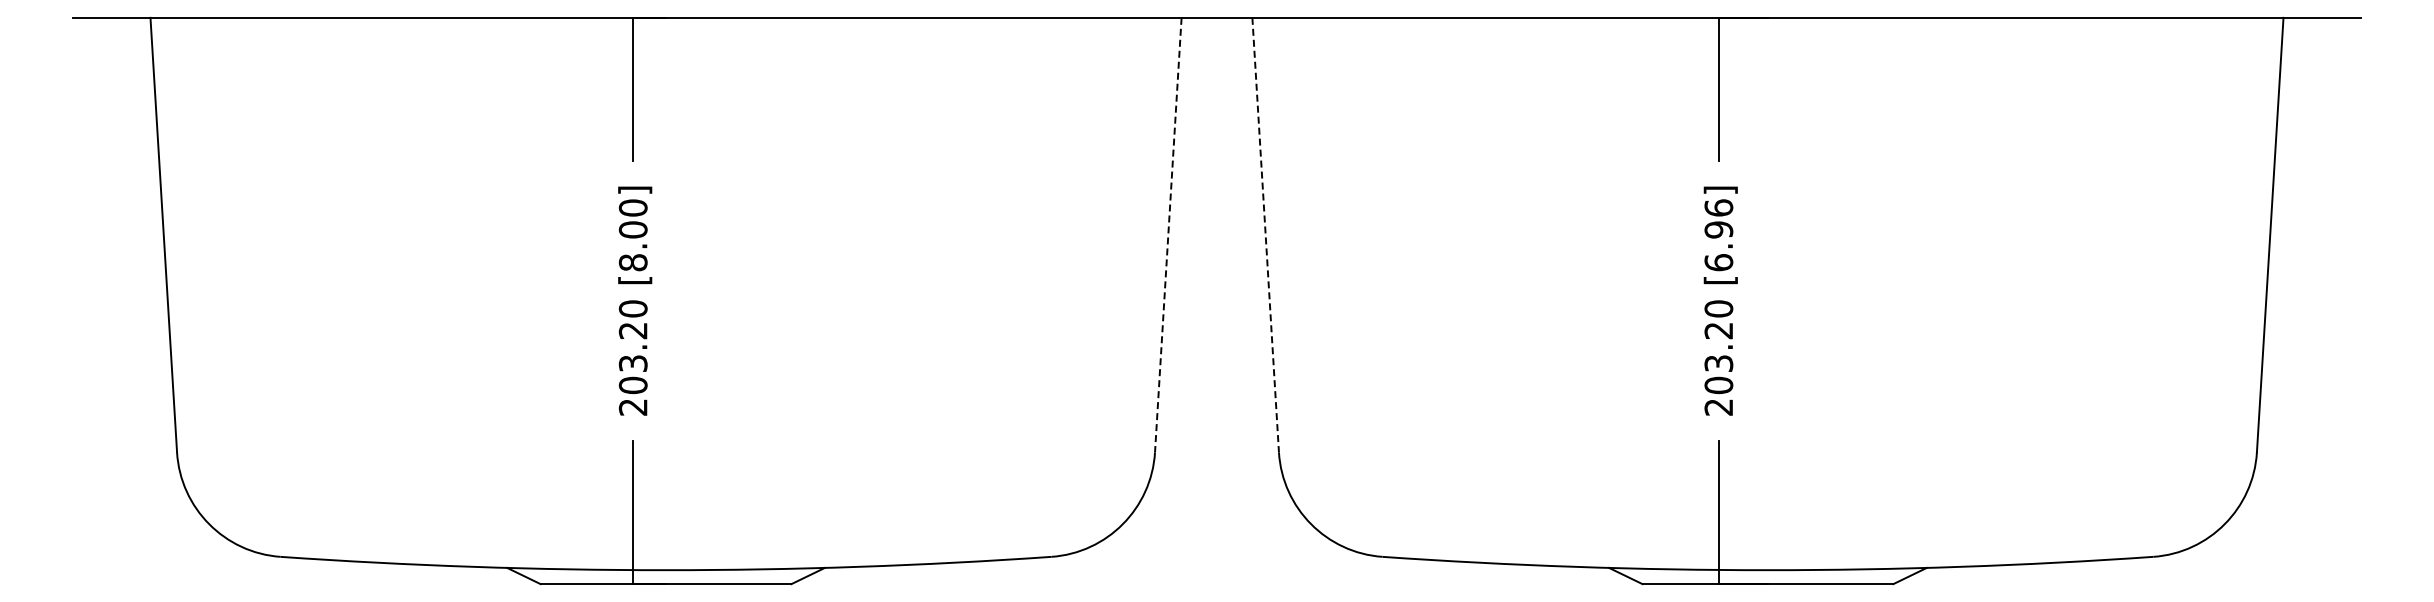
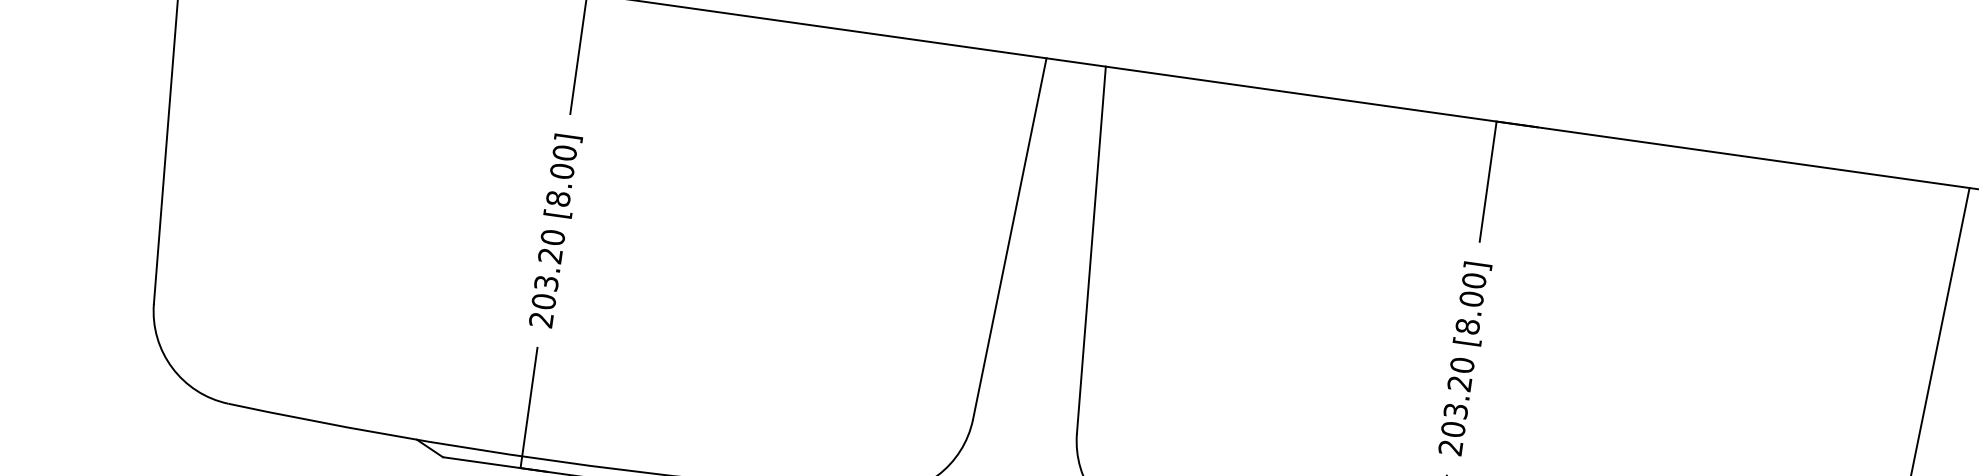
line: (1168, 235) -> (1009, 239), dashed -> solid
line: (1265, 235) -> (1091, 250), dashed -> solid
text: (1718, 235) -> (1470, 303), [6.96] -> [8.00]

